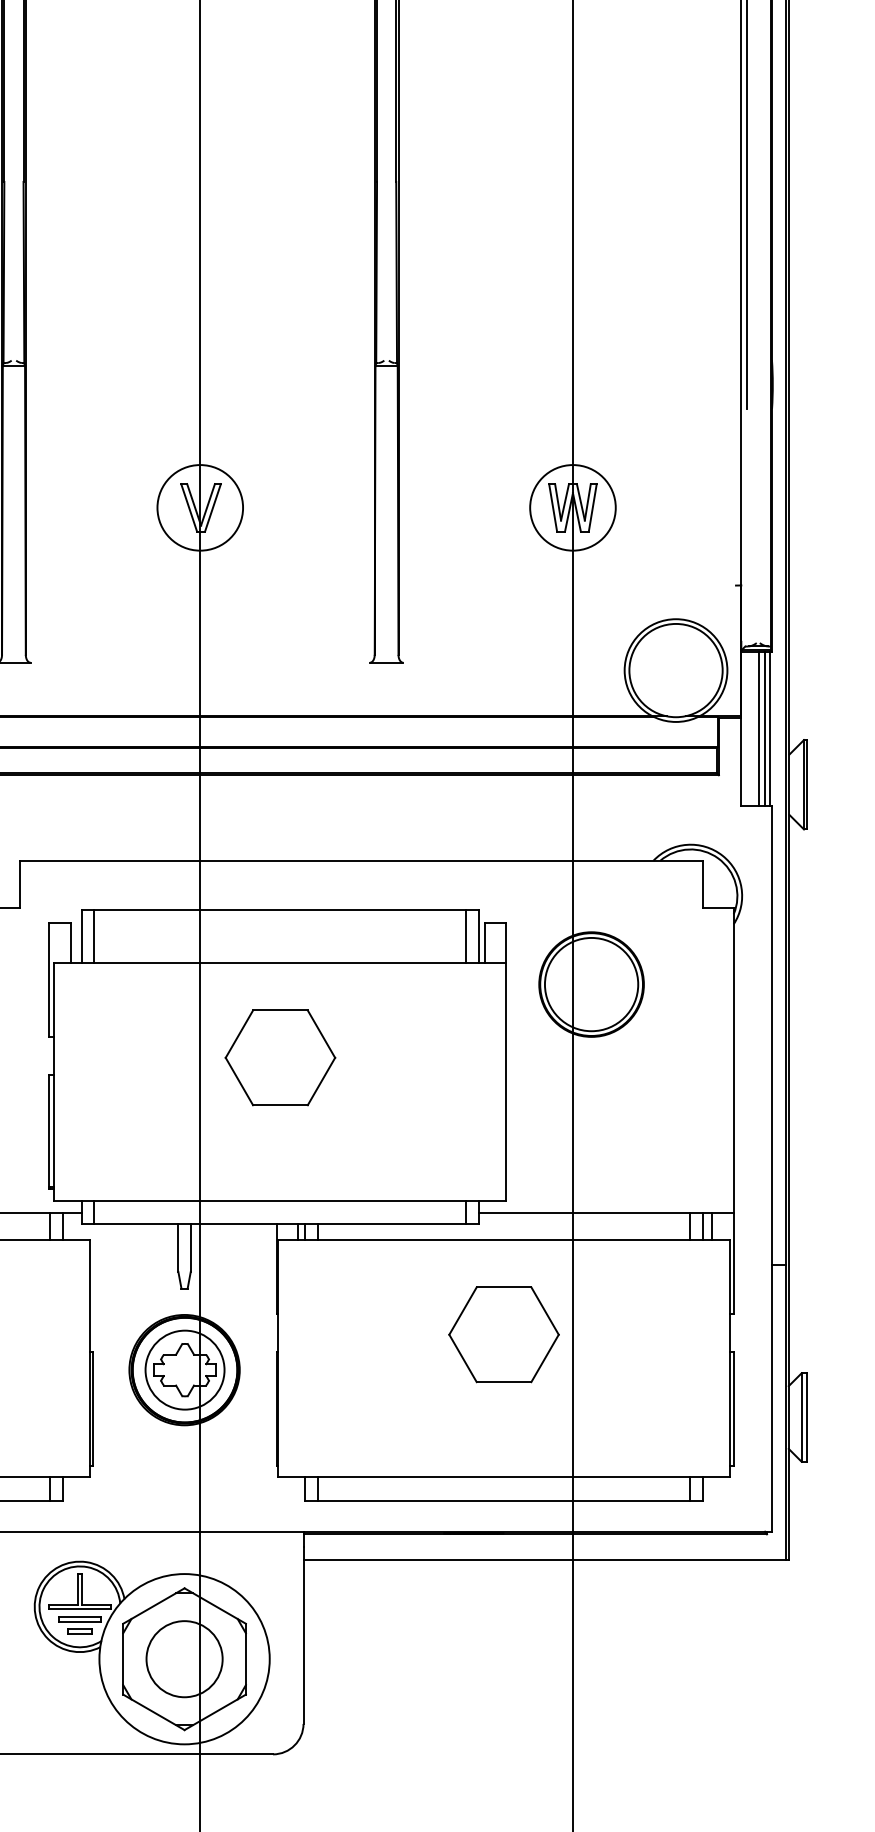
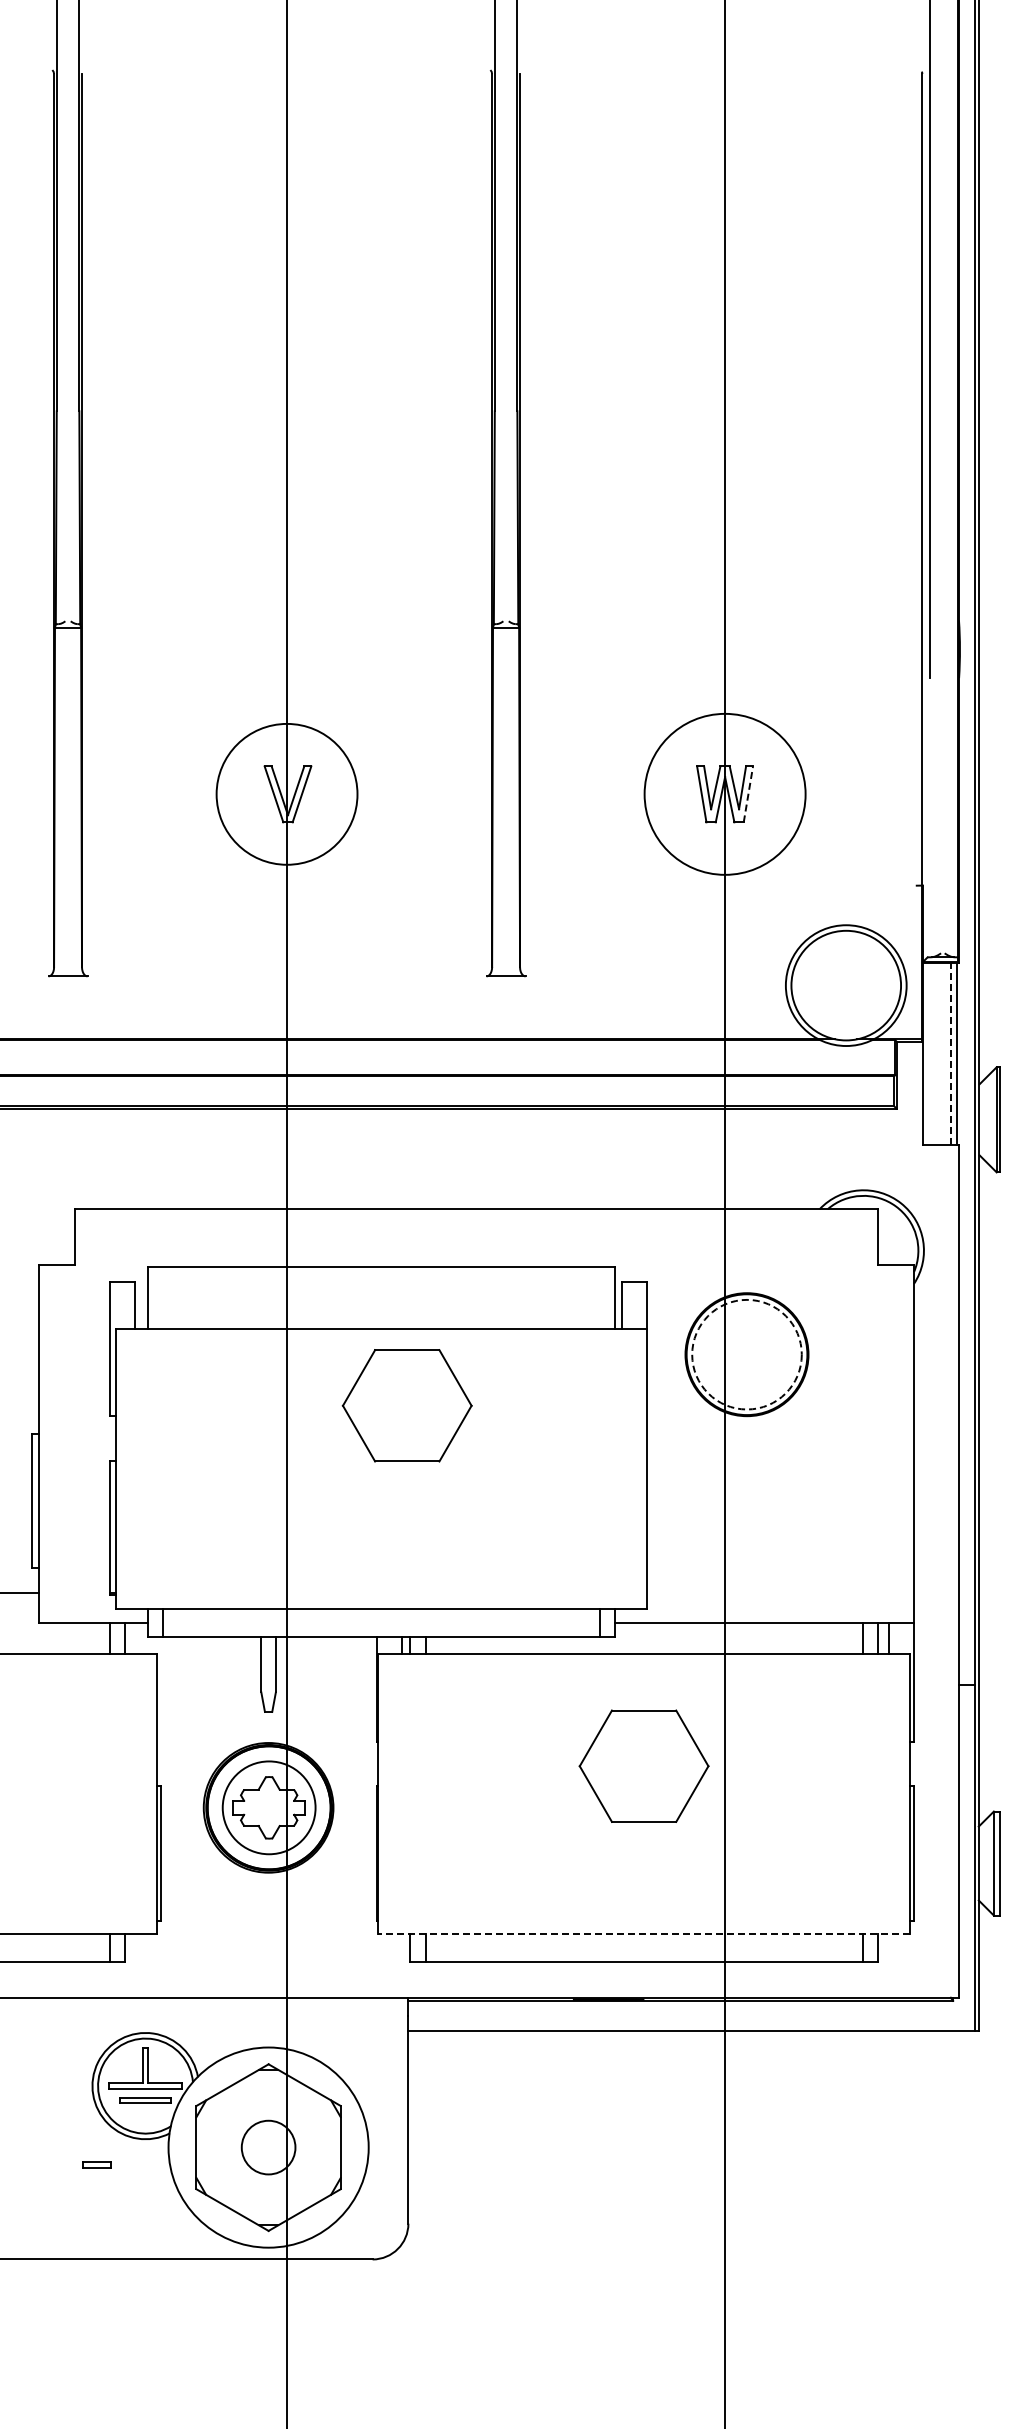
circle: (199, 507) -> (286, 794), size x1.4
circle: (572, 507) -> (724, 794), size x1.6
line: (592, 507) -> (748, 793), solid -> dashed
line: (759, 728) -> (944, 1053), removed
line: (764, 729) -> (950, 1054), solid -> dashed
line: (94, 935) -> (162, 1297), removed
line: (466, 935) -> (599, 1297), removed
circle: (591, 984) -> (746, 1354), solid -> dashed
part: (279, 1057) -> (406, 1405), moved
line: (504, 1477) -> (644, 1934), solid -> dashed
part: (79, 1631) -> (96, 2164), moved
circle: (184, 1659) -> (268, 2147), size x0.6

